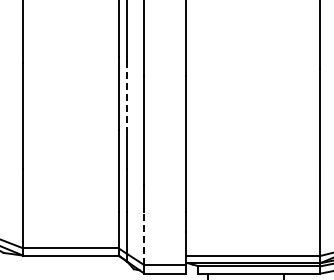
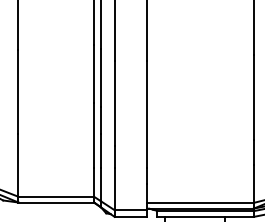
line: (127, 98) -> (101, 78), dashed -> solid
line: (144, 238) -> (114, 189), dashed -> solid

